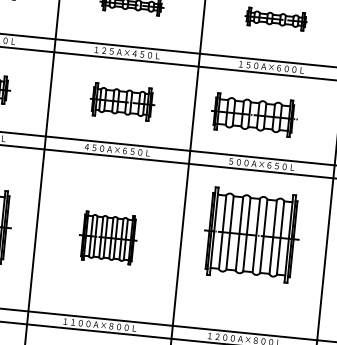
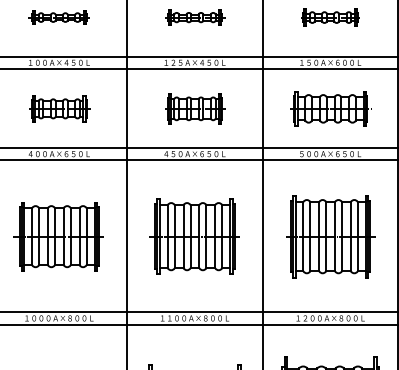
part: (253, 114) -> (330, 108), moved
part: (251, 234) -> (330, 236), moved
part: (108, 237) -> (194, 236), size x1.67

